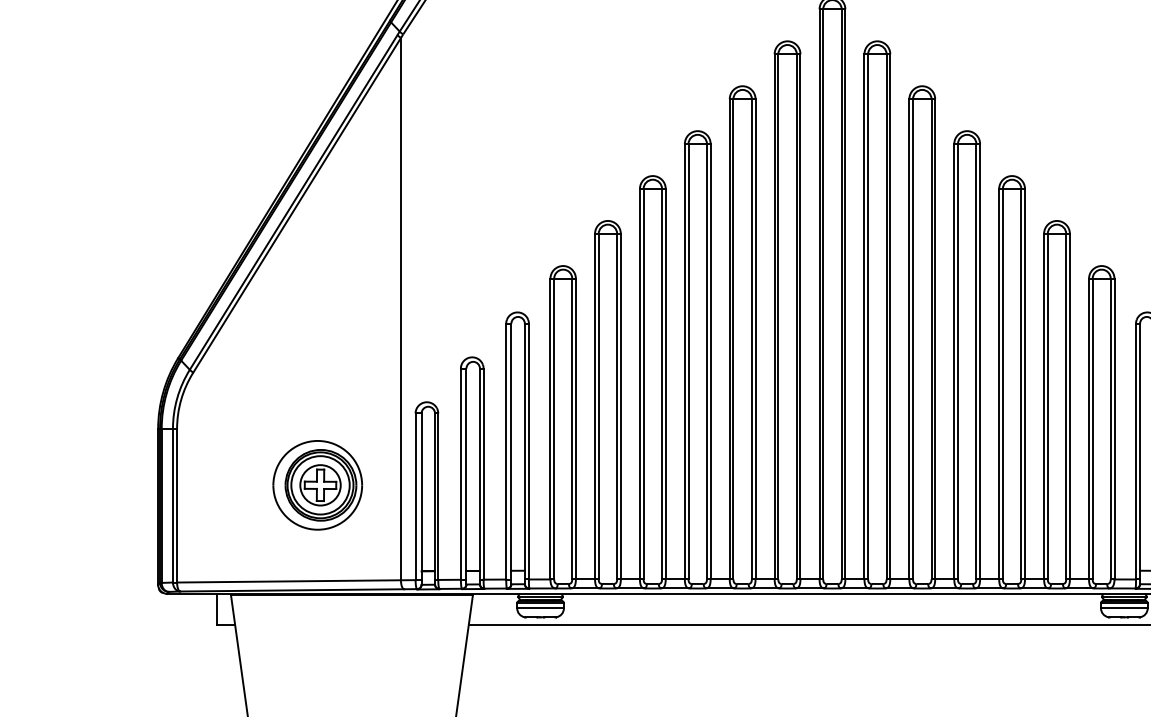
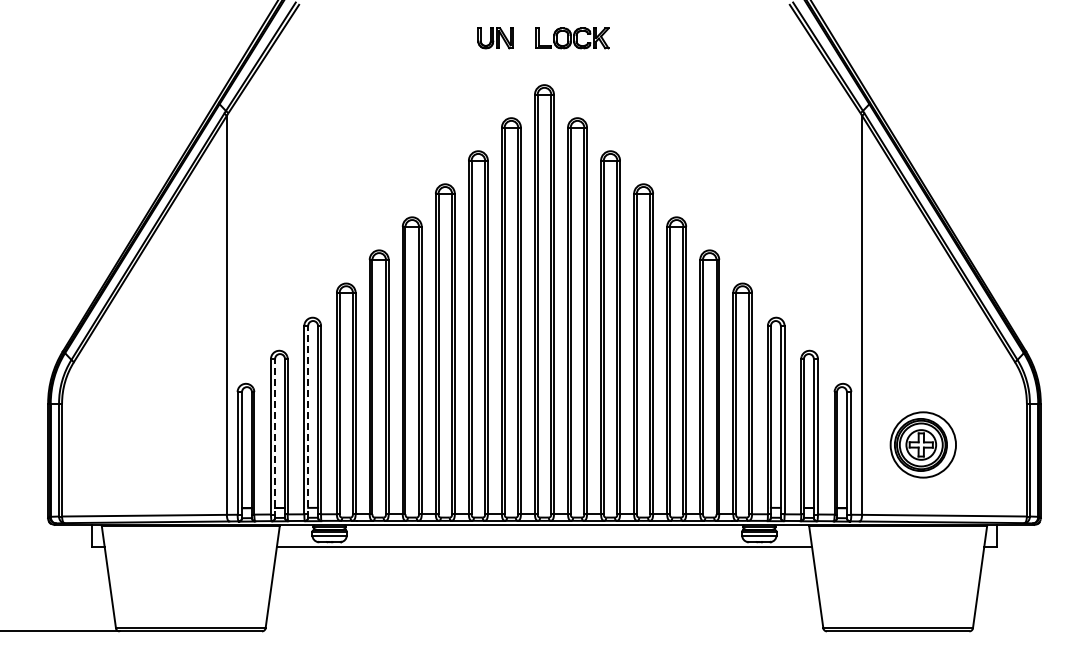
line: (511, 453) -> (308, 421), solid -> dashed
line: (467, 476) -> (275, 438), solid -> dashed
part: (317, 484) -> (165, 444), removed

